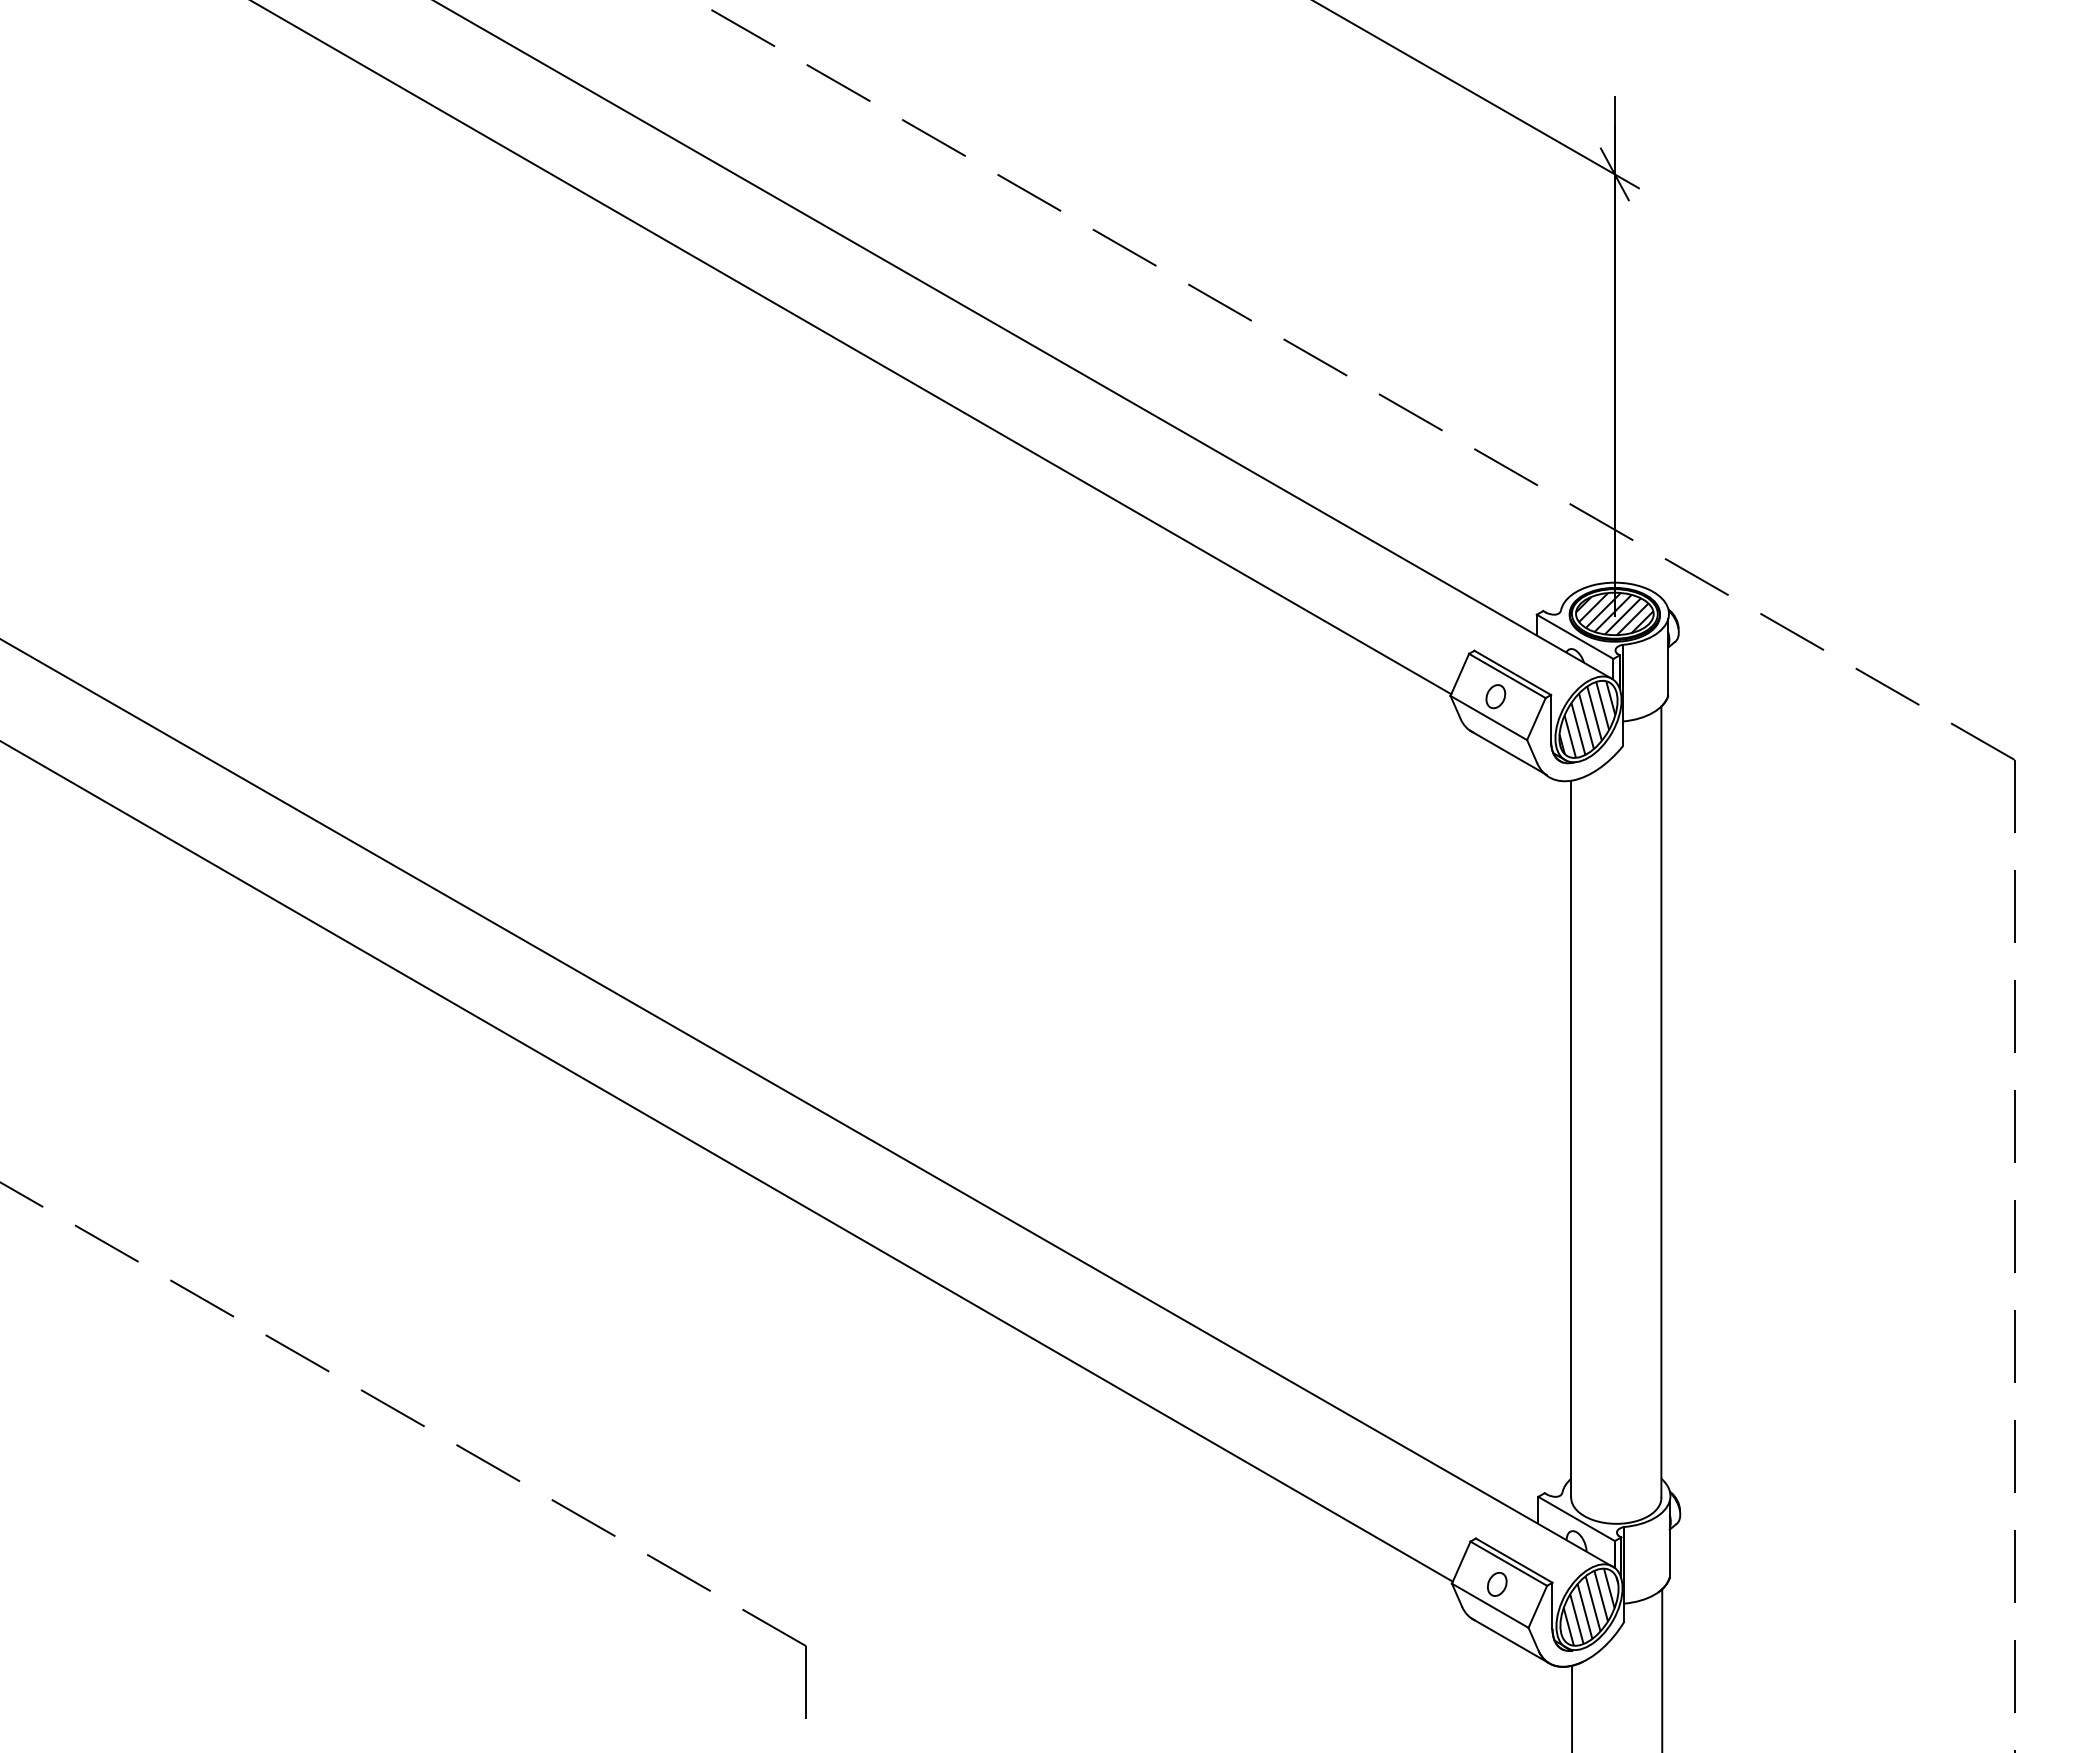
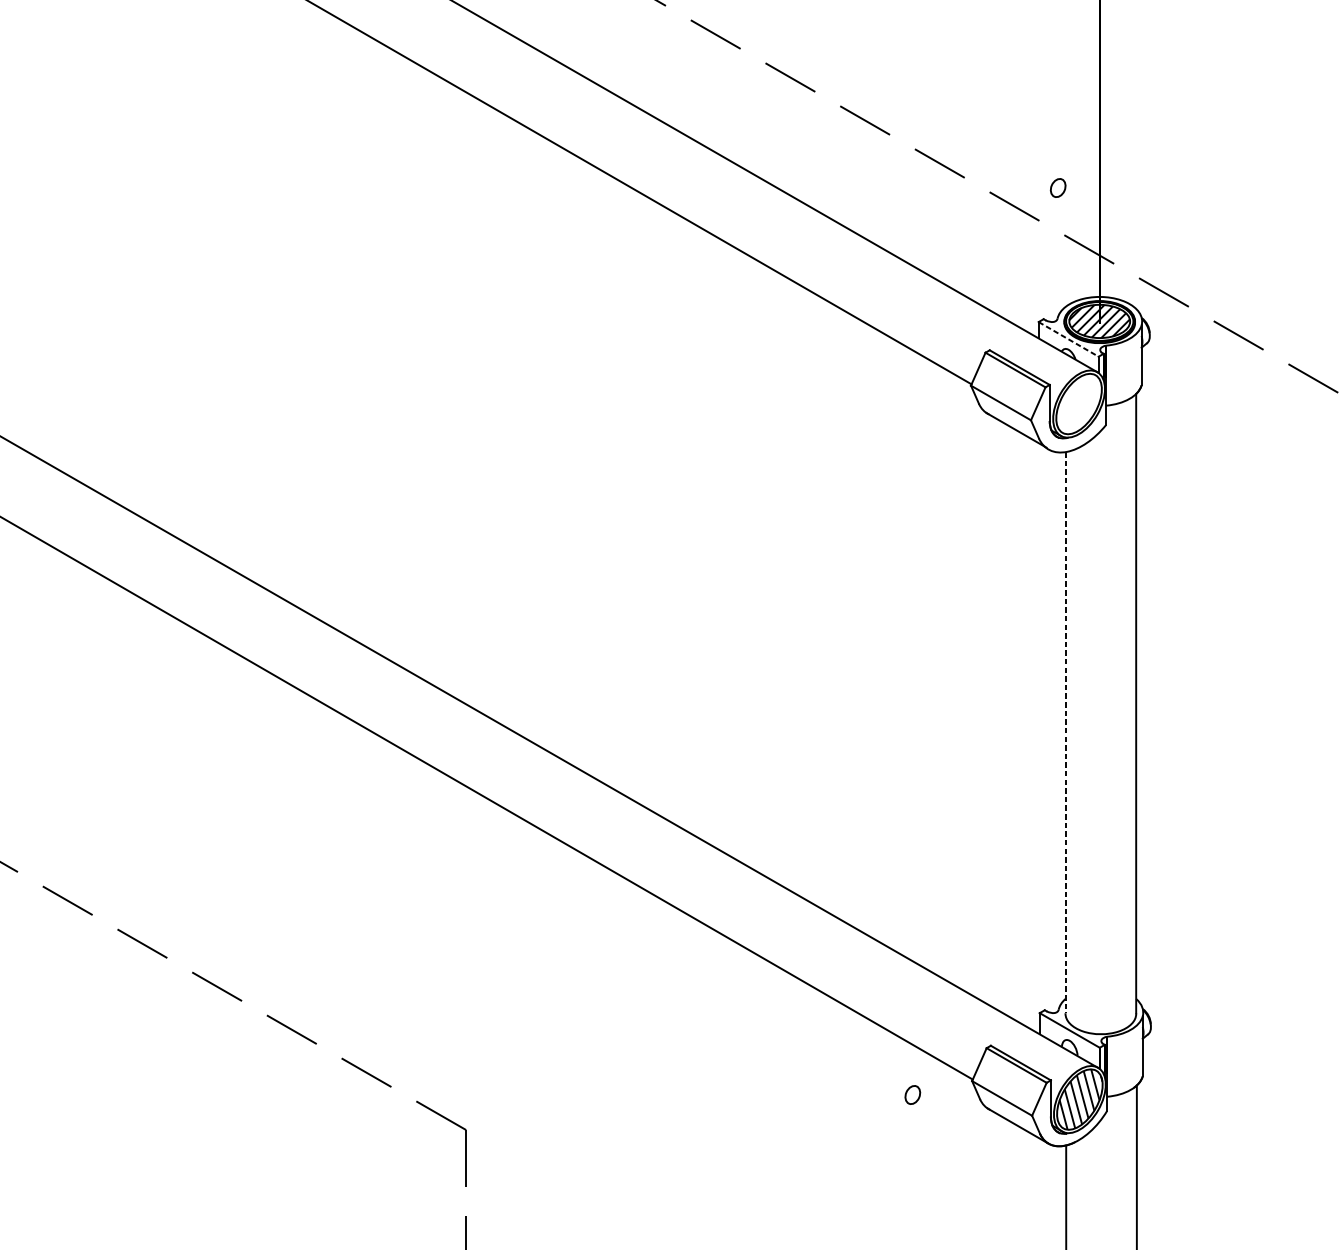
line: (1575, 637) -> (1068, 339), solid -> dashed
part: (1495, 696) -> (1057, 187), moved
hatch: (1587, 719) -> (1078, 404), removed
line: (1571, 1139) -> (1065, 733), solid -> dashed
part: (1497, 1583) -> (913, 1094), moved

